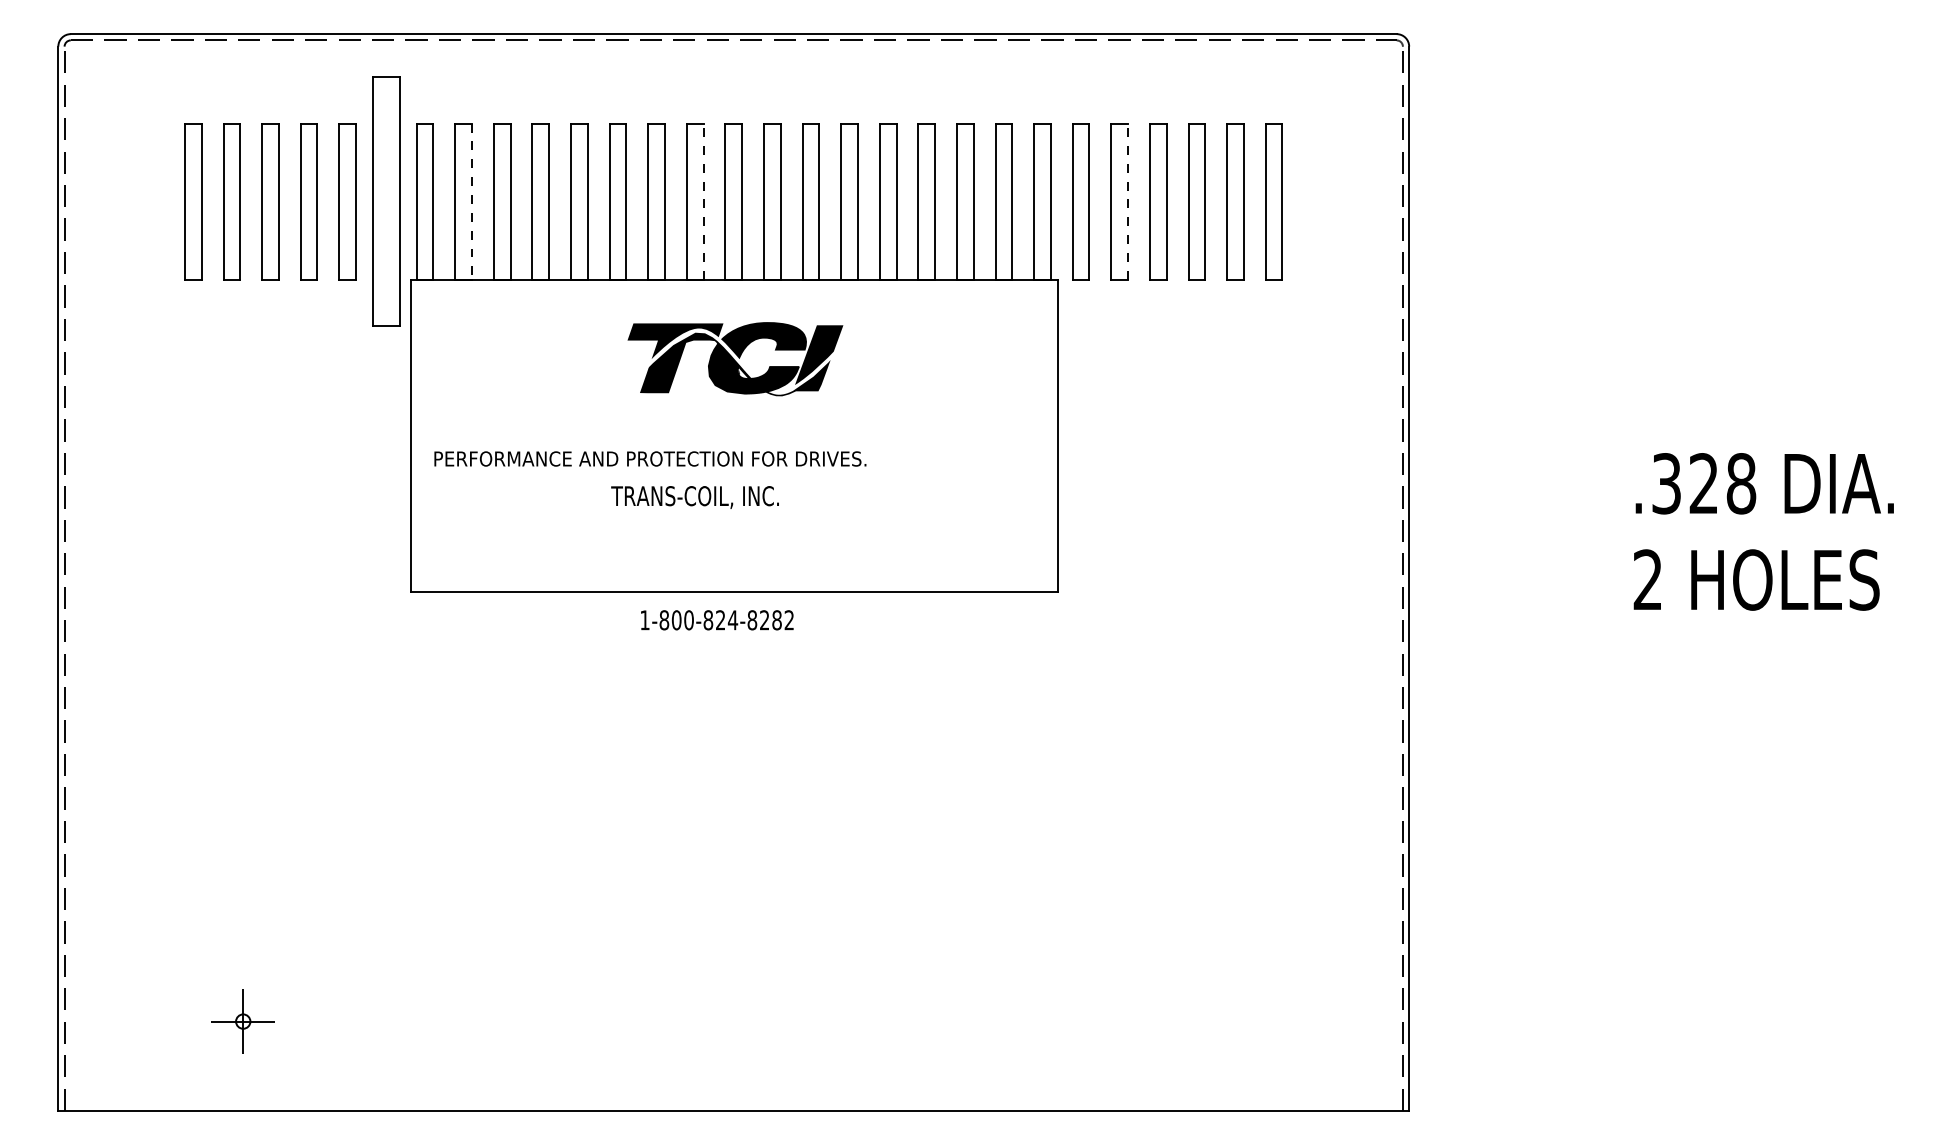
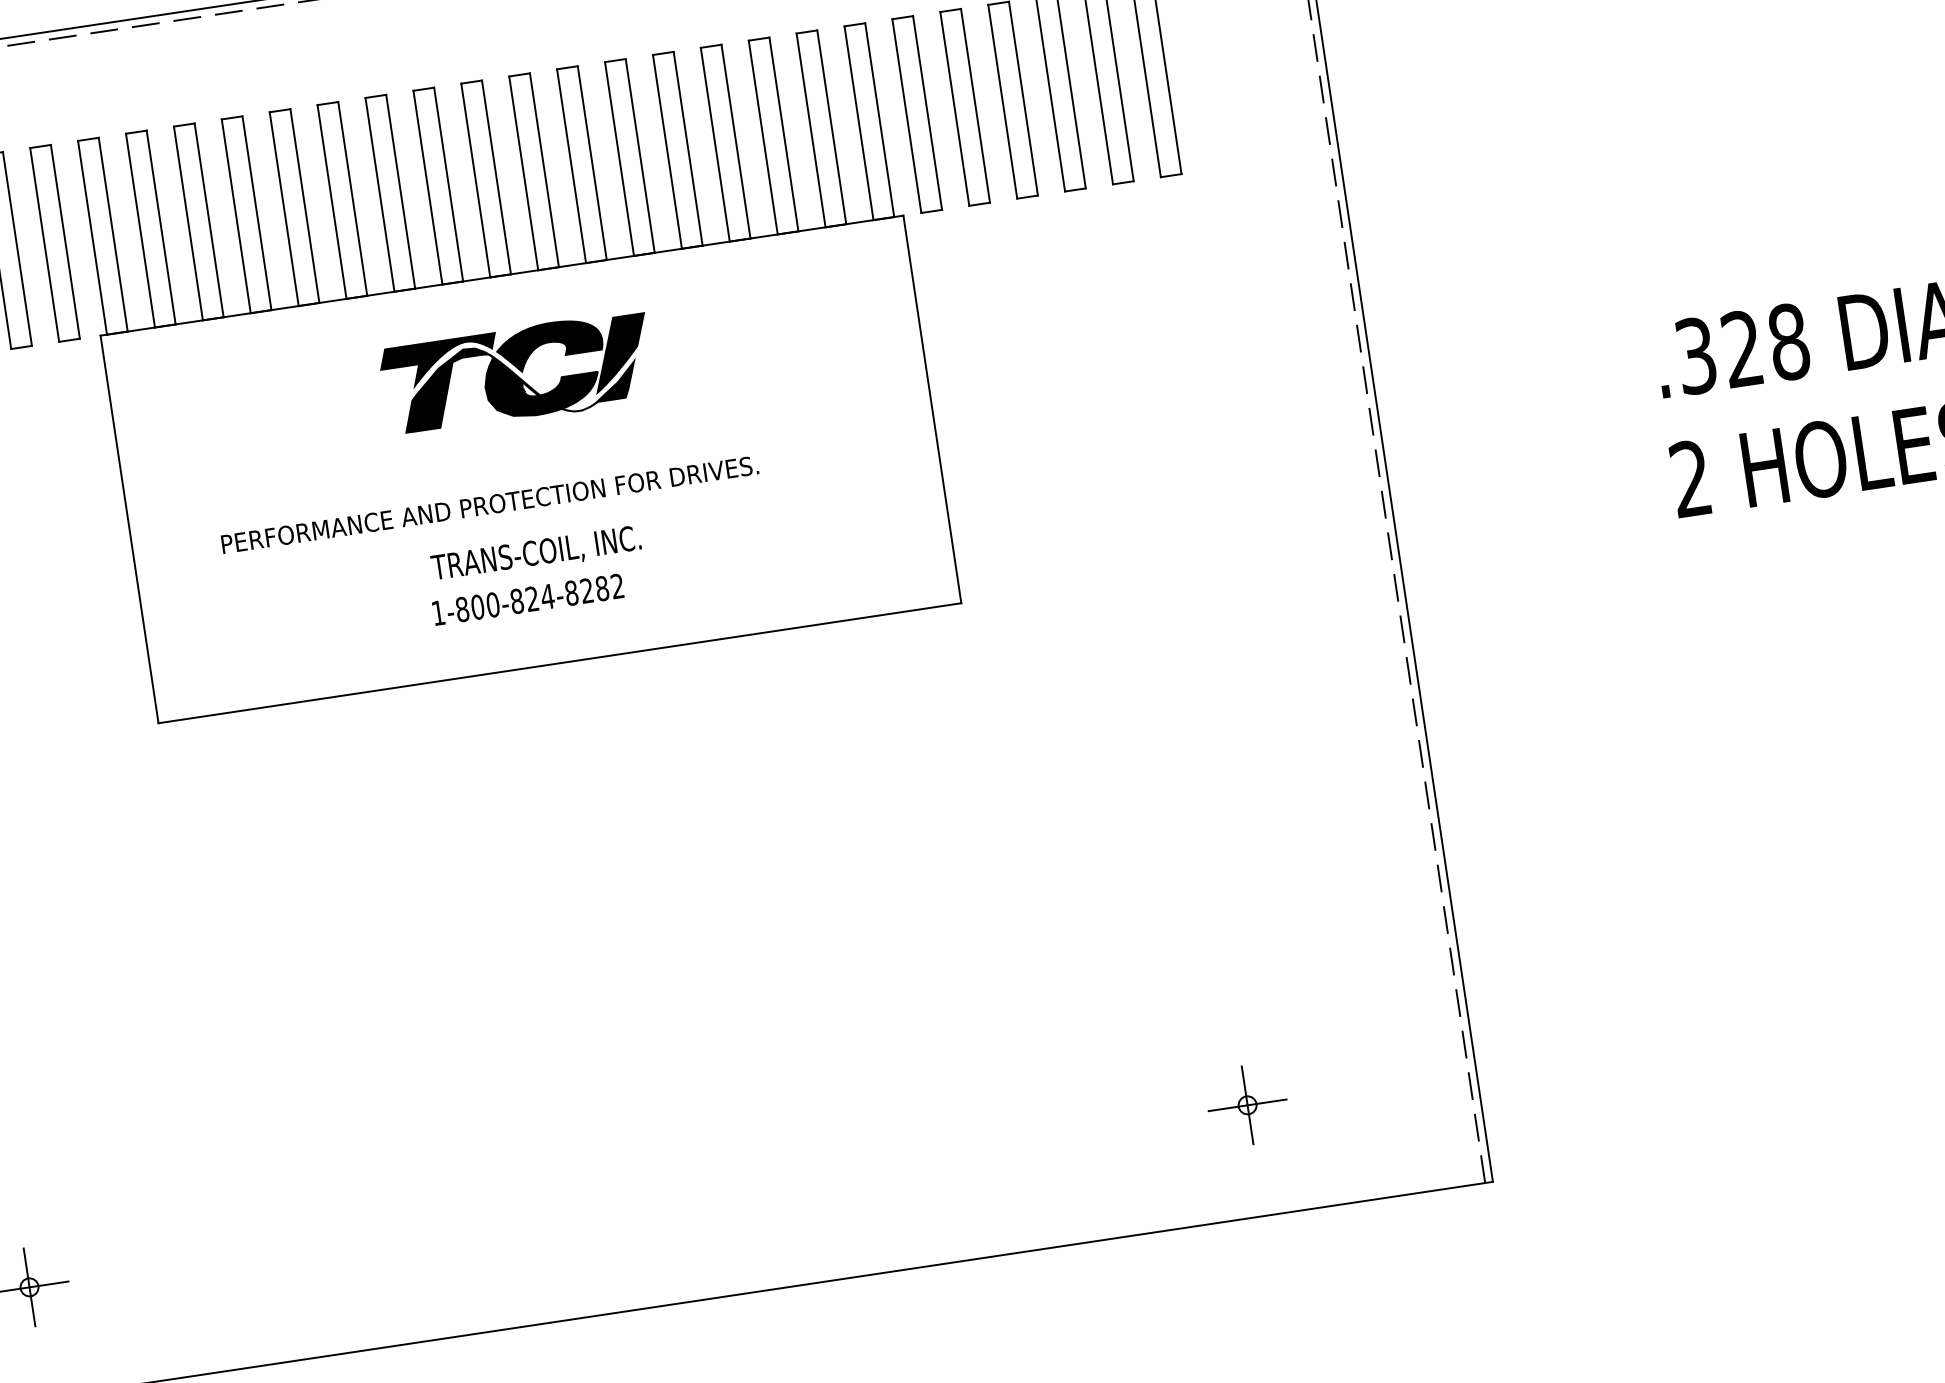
part: (386, 201) -> (55, 243), size x0.62
line: (703, 201) -> (448, 184), dashed -> solid
line: (1128, 201) -> (975, 105), dashed -> solid
line: (471, 202) -> (160, 228), dashed -> solid
text: (650, 458) -> (490, 504), moved
text: (694, 497) -> (535, 554), moved
text: (717, 620) -> (528, 599), moved
part: (1224, 1021) -> (1247, 1105), added

